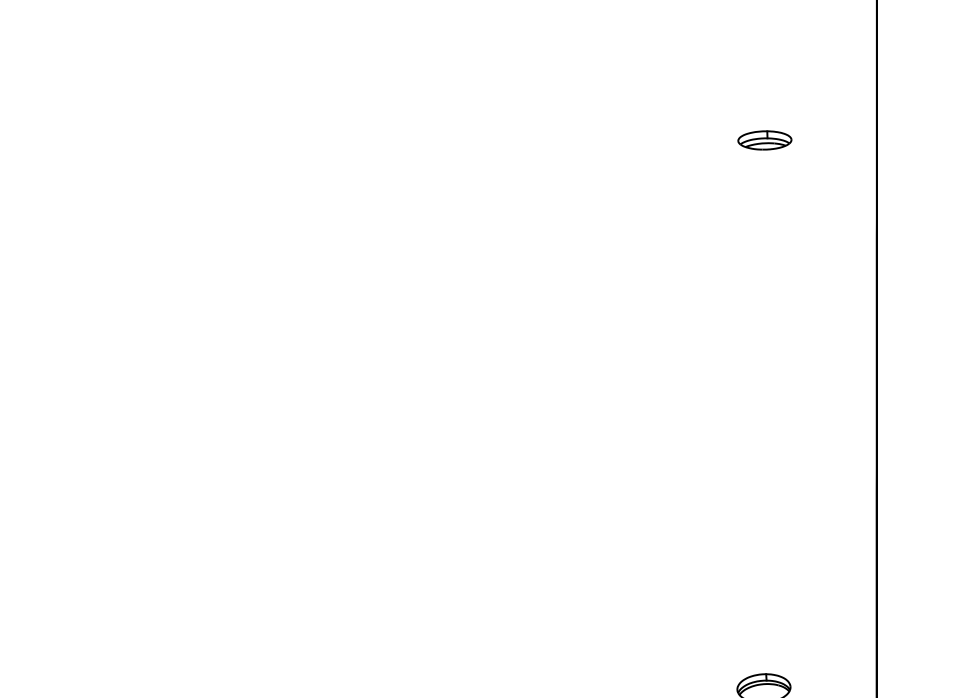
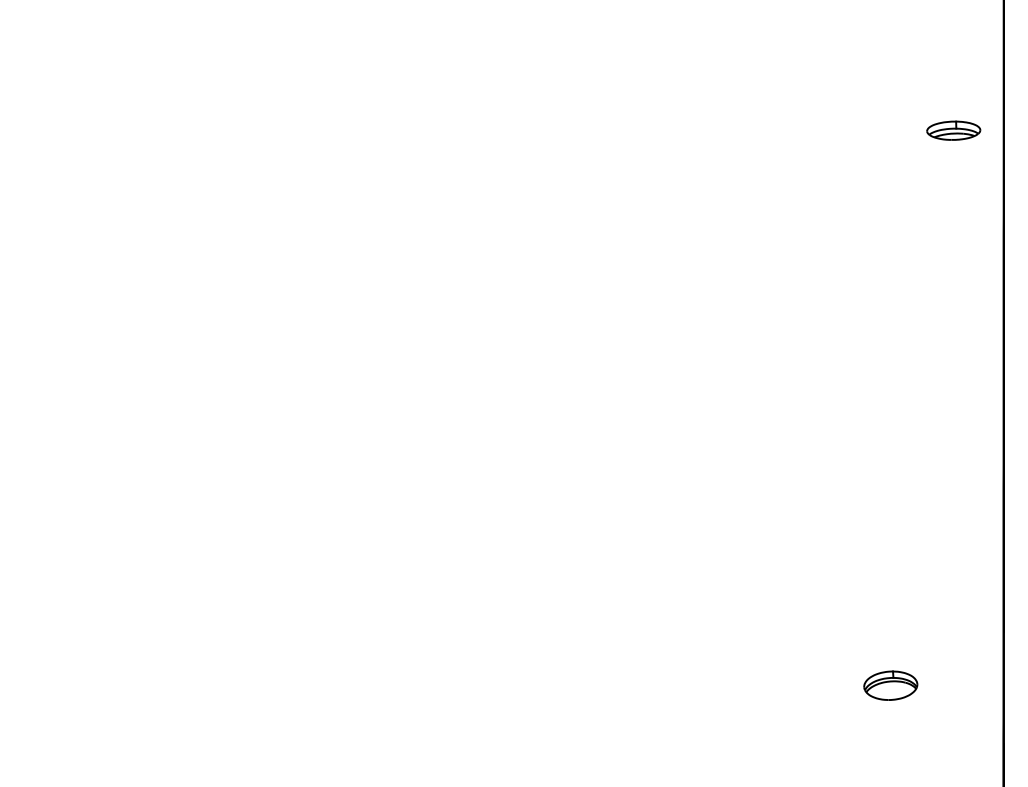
part: (764, 140) -> (953, 130), moved

